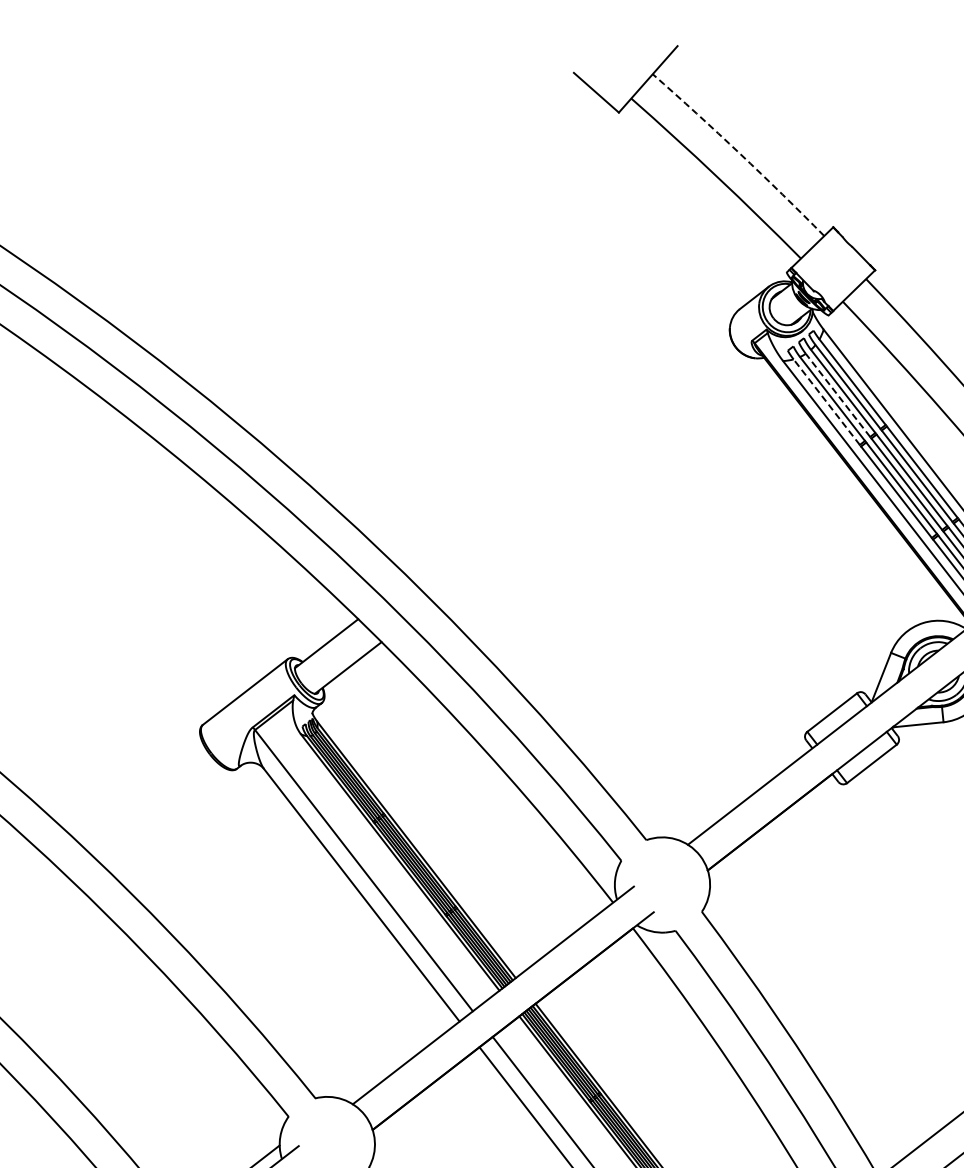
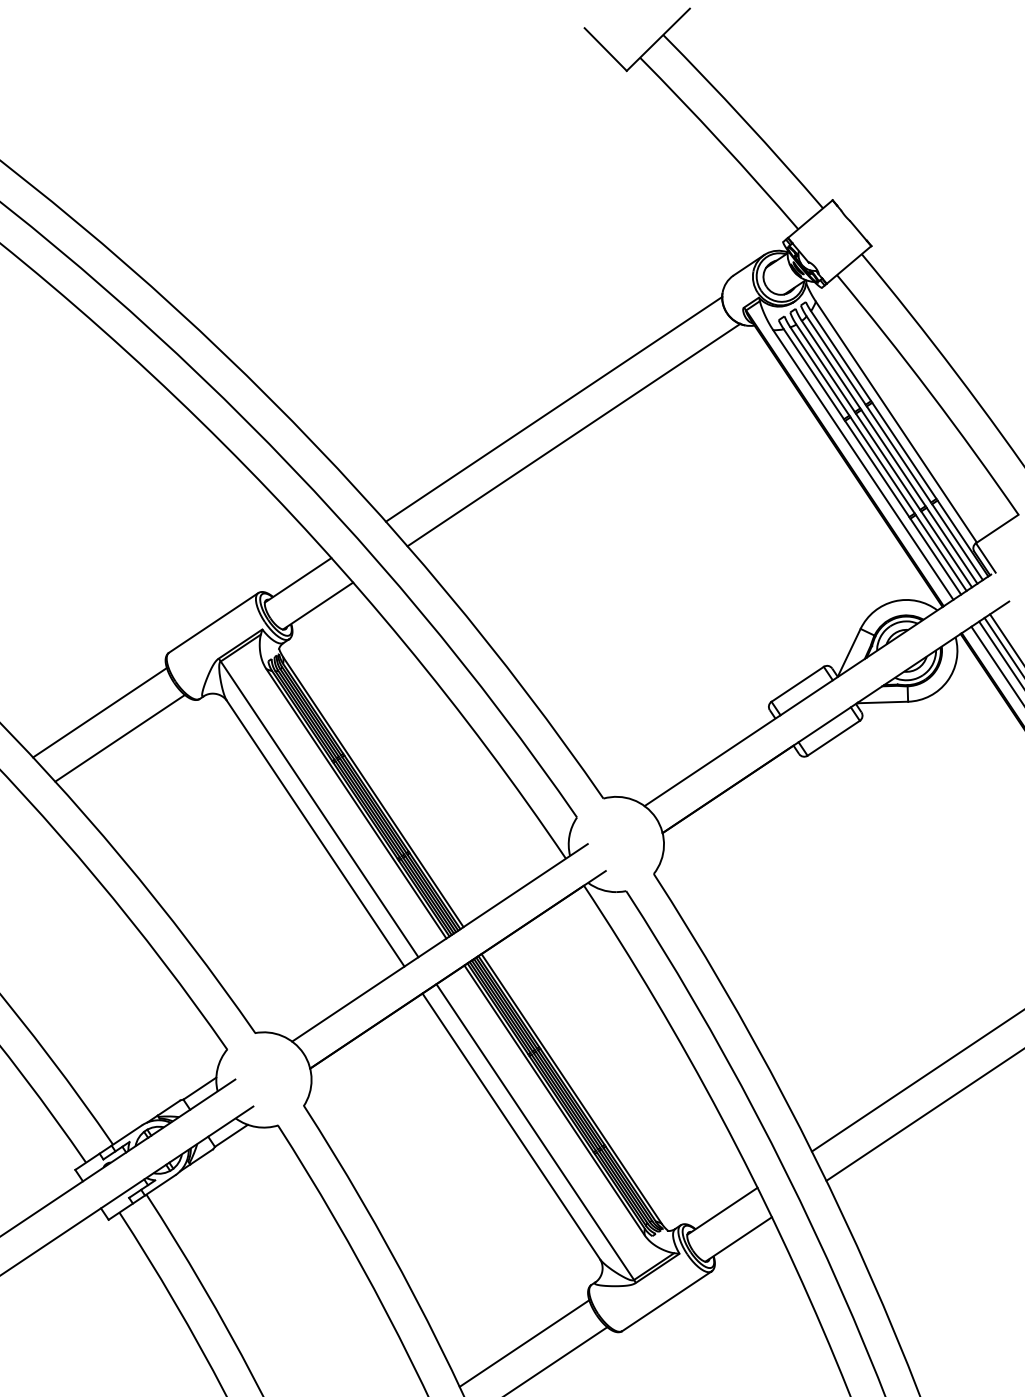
arc: (739, 153) -> (744, 120), dashed -> solid
line: (837, 395) -> (825, 368), dashed -> solid
line: (826, 401) -> (813, 373), dashed -> solid
line: (569, 454) -> (553, 408), added
line: (591, 479) -> (573, 434), added
line: (137, 789) -> (99, 712), added
line: (159, 813) -> (119, 738), added

